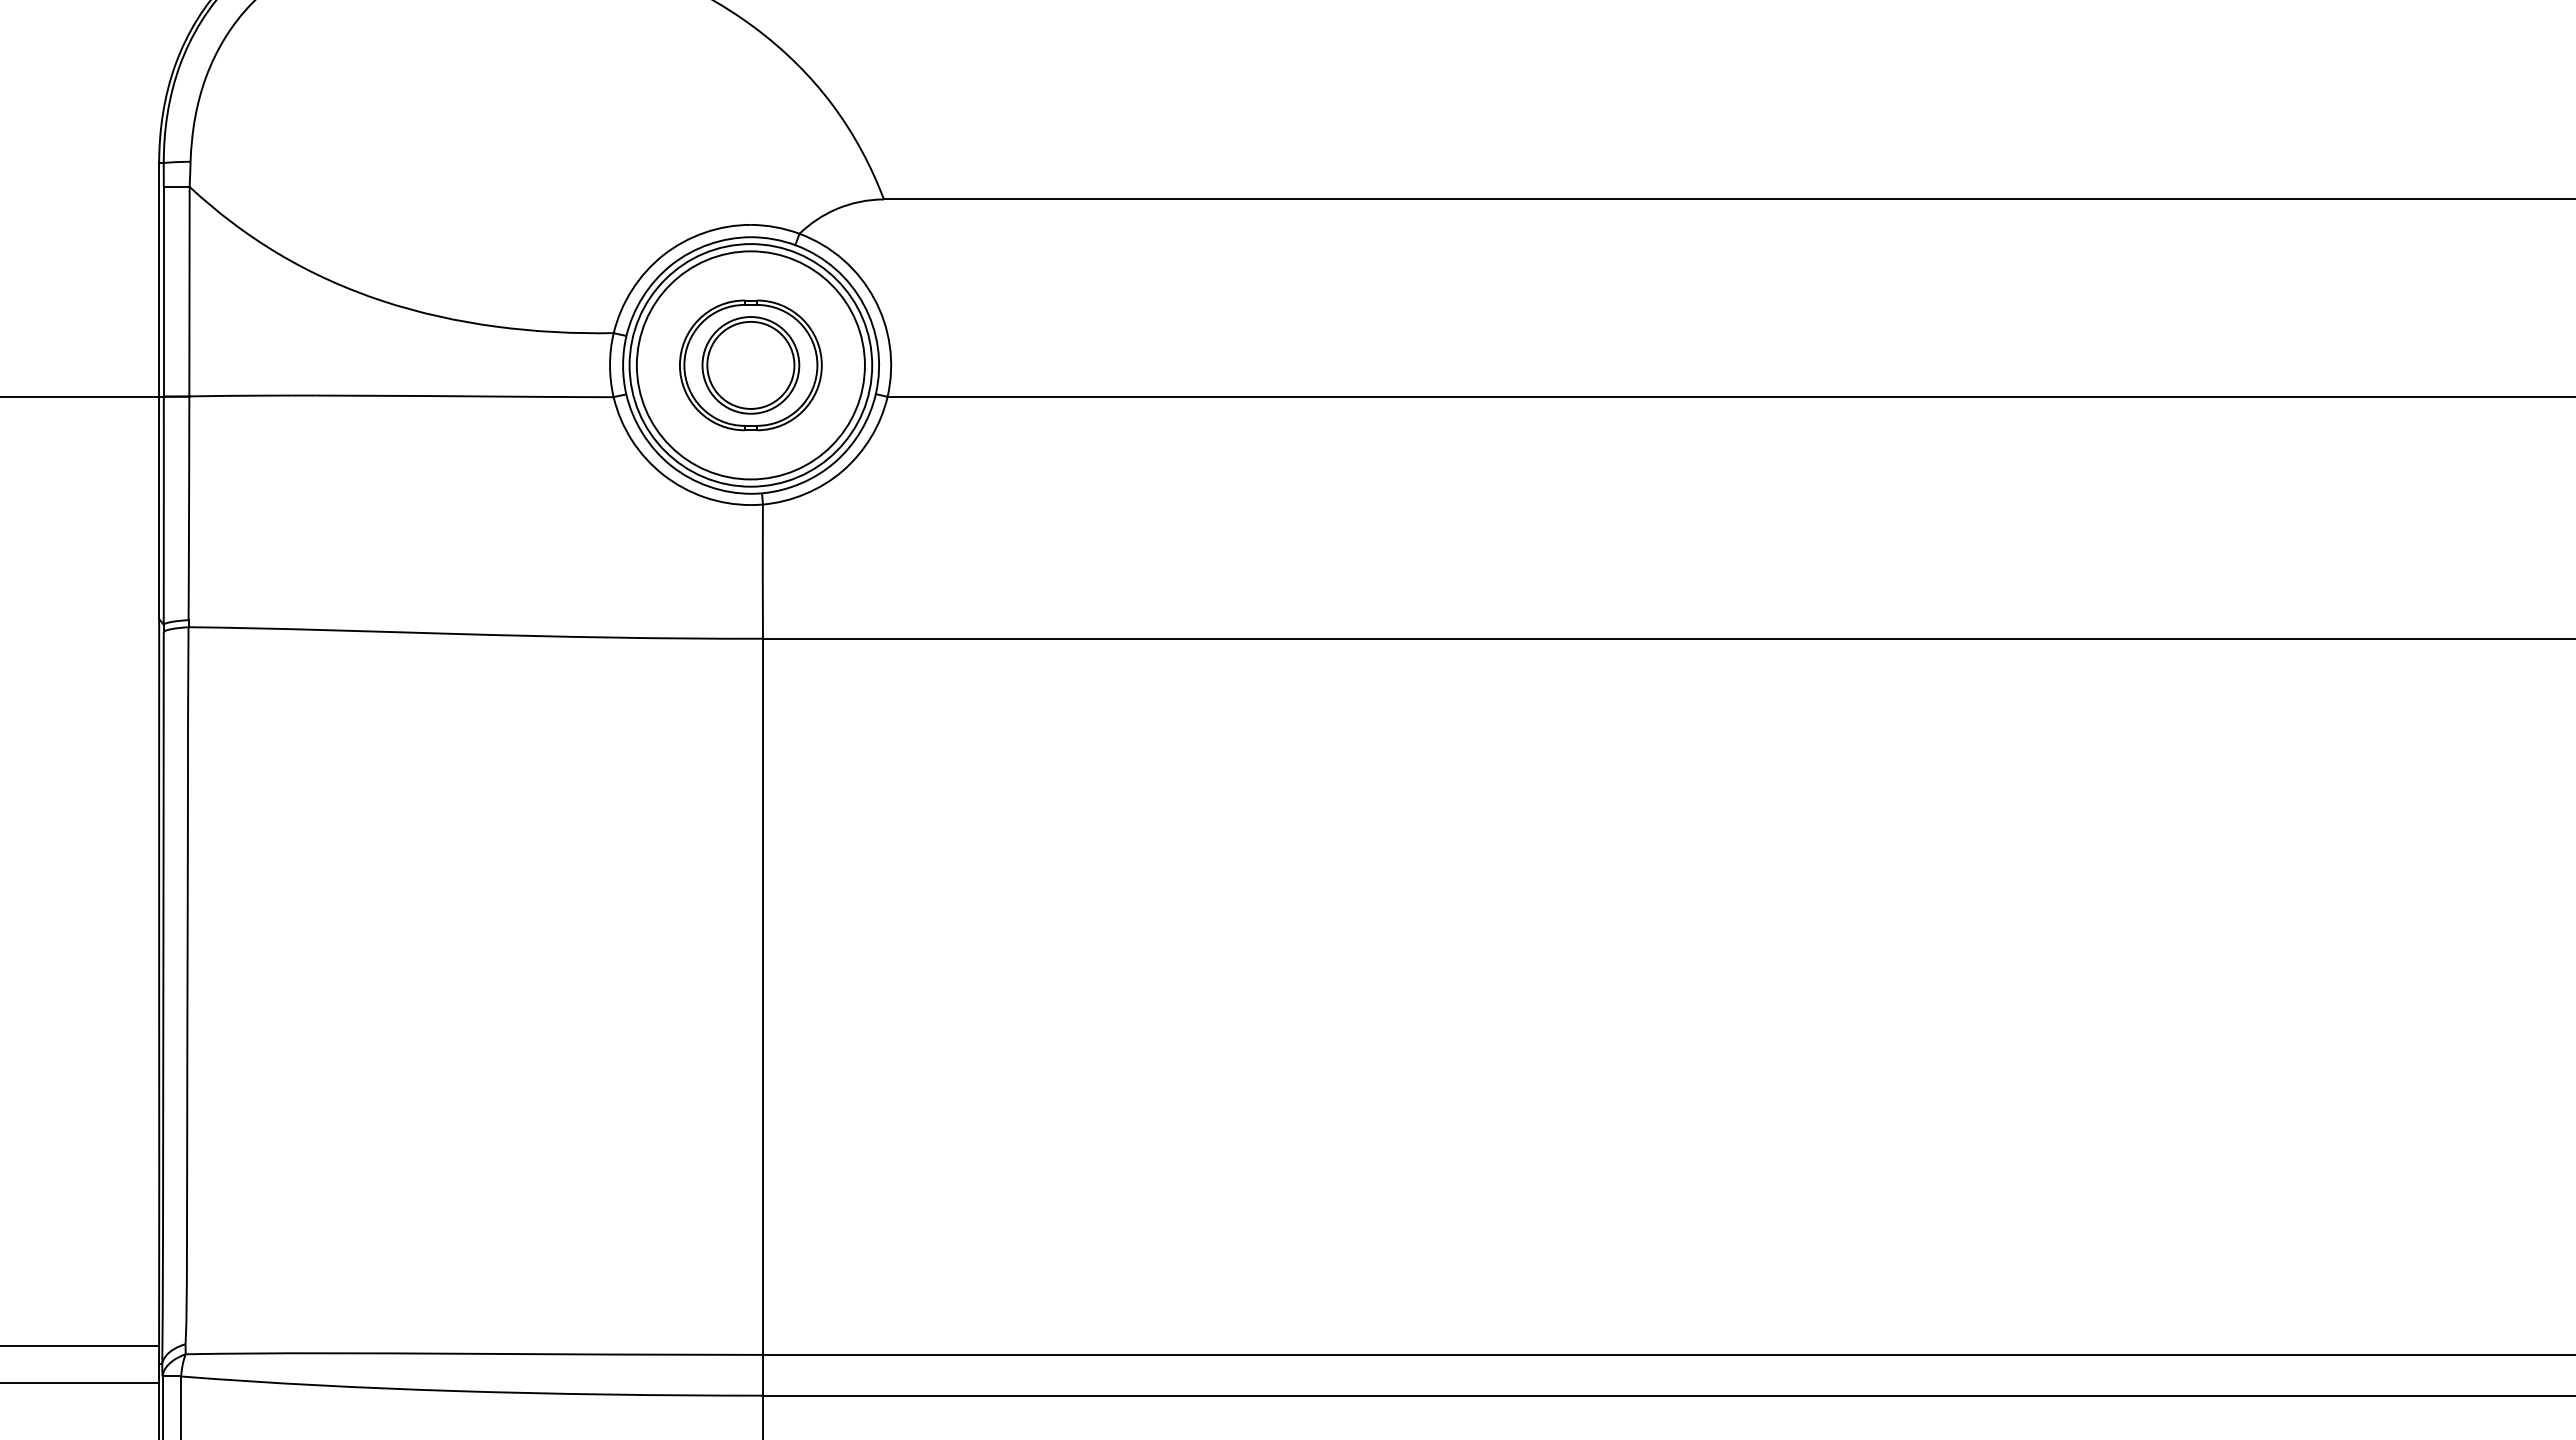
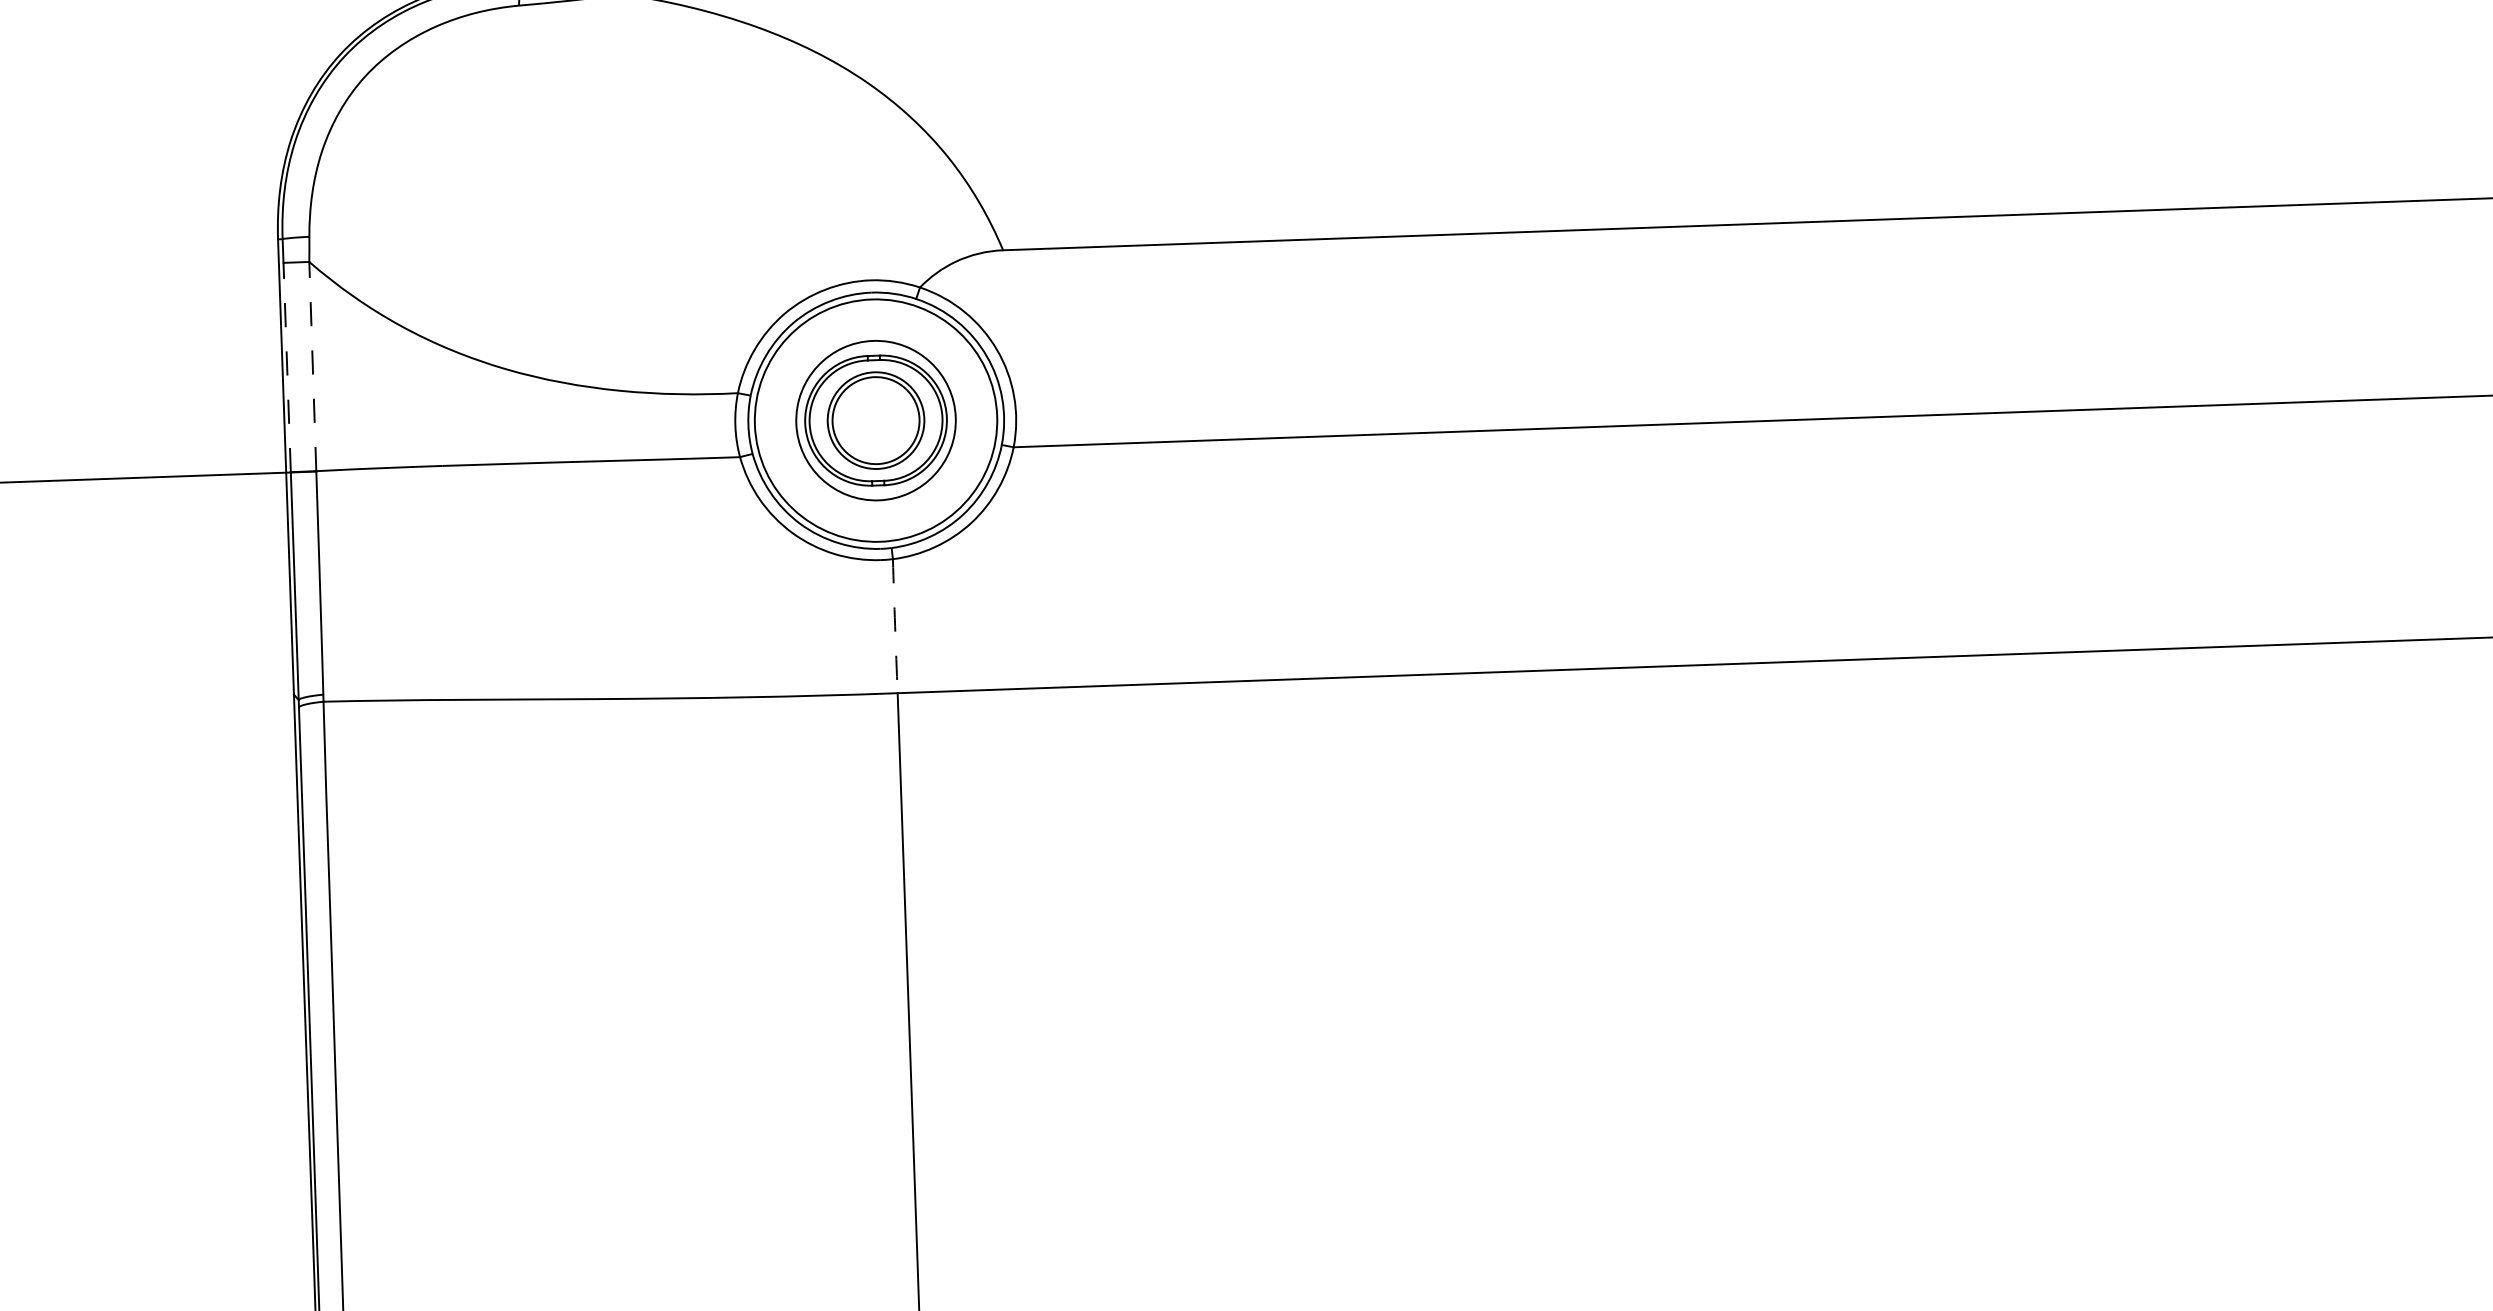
line: (163, 291) -> (286, 367), solid -> dashed
line: (189, 291) -> (312, 366), solid -> dashed
circle: (750, 365) -> (875, 420), size x0.7
arc: (762, 571) -> (894, 626), solid -> dashed

